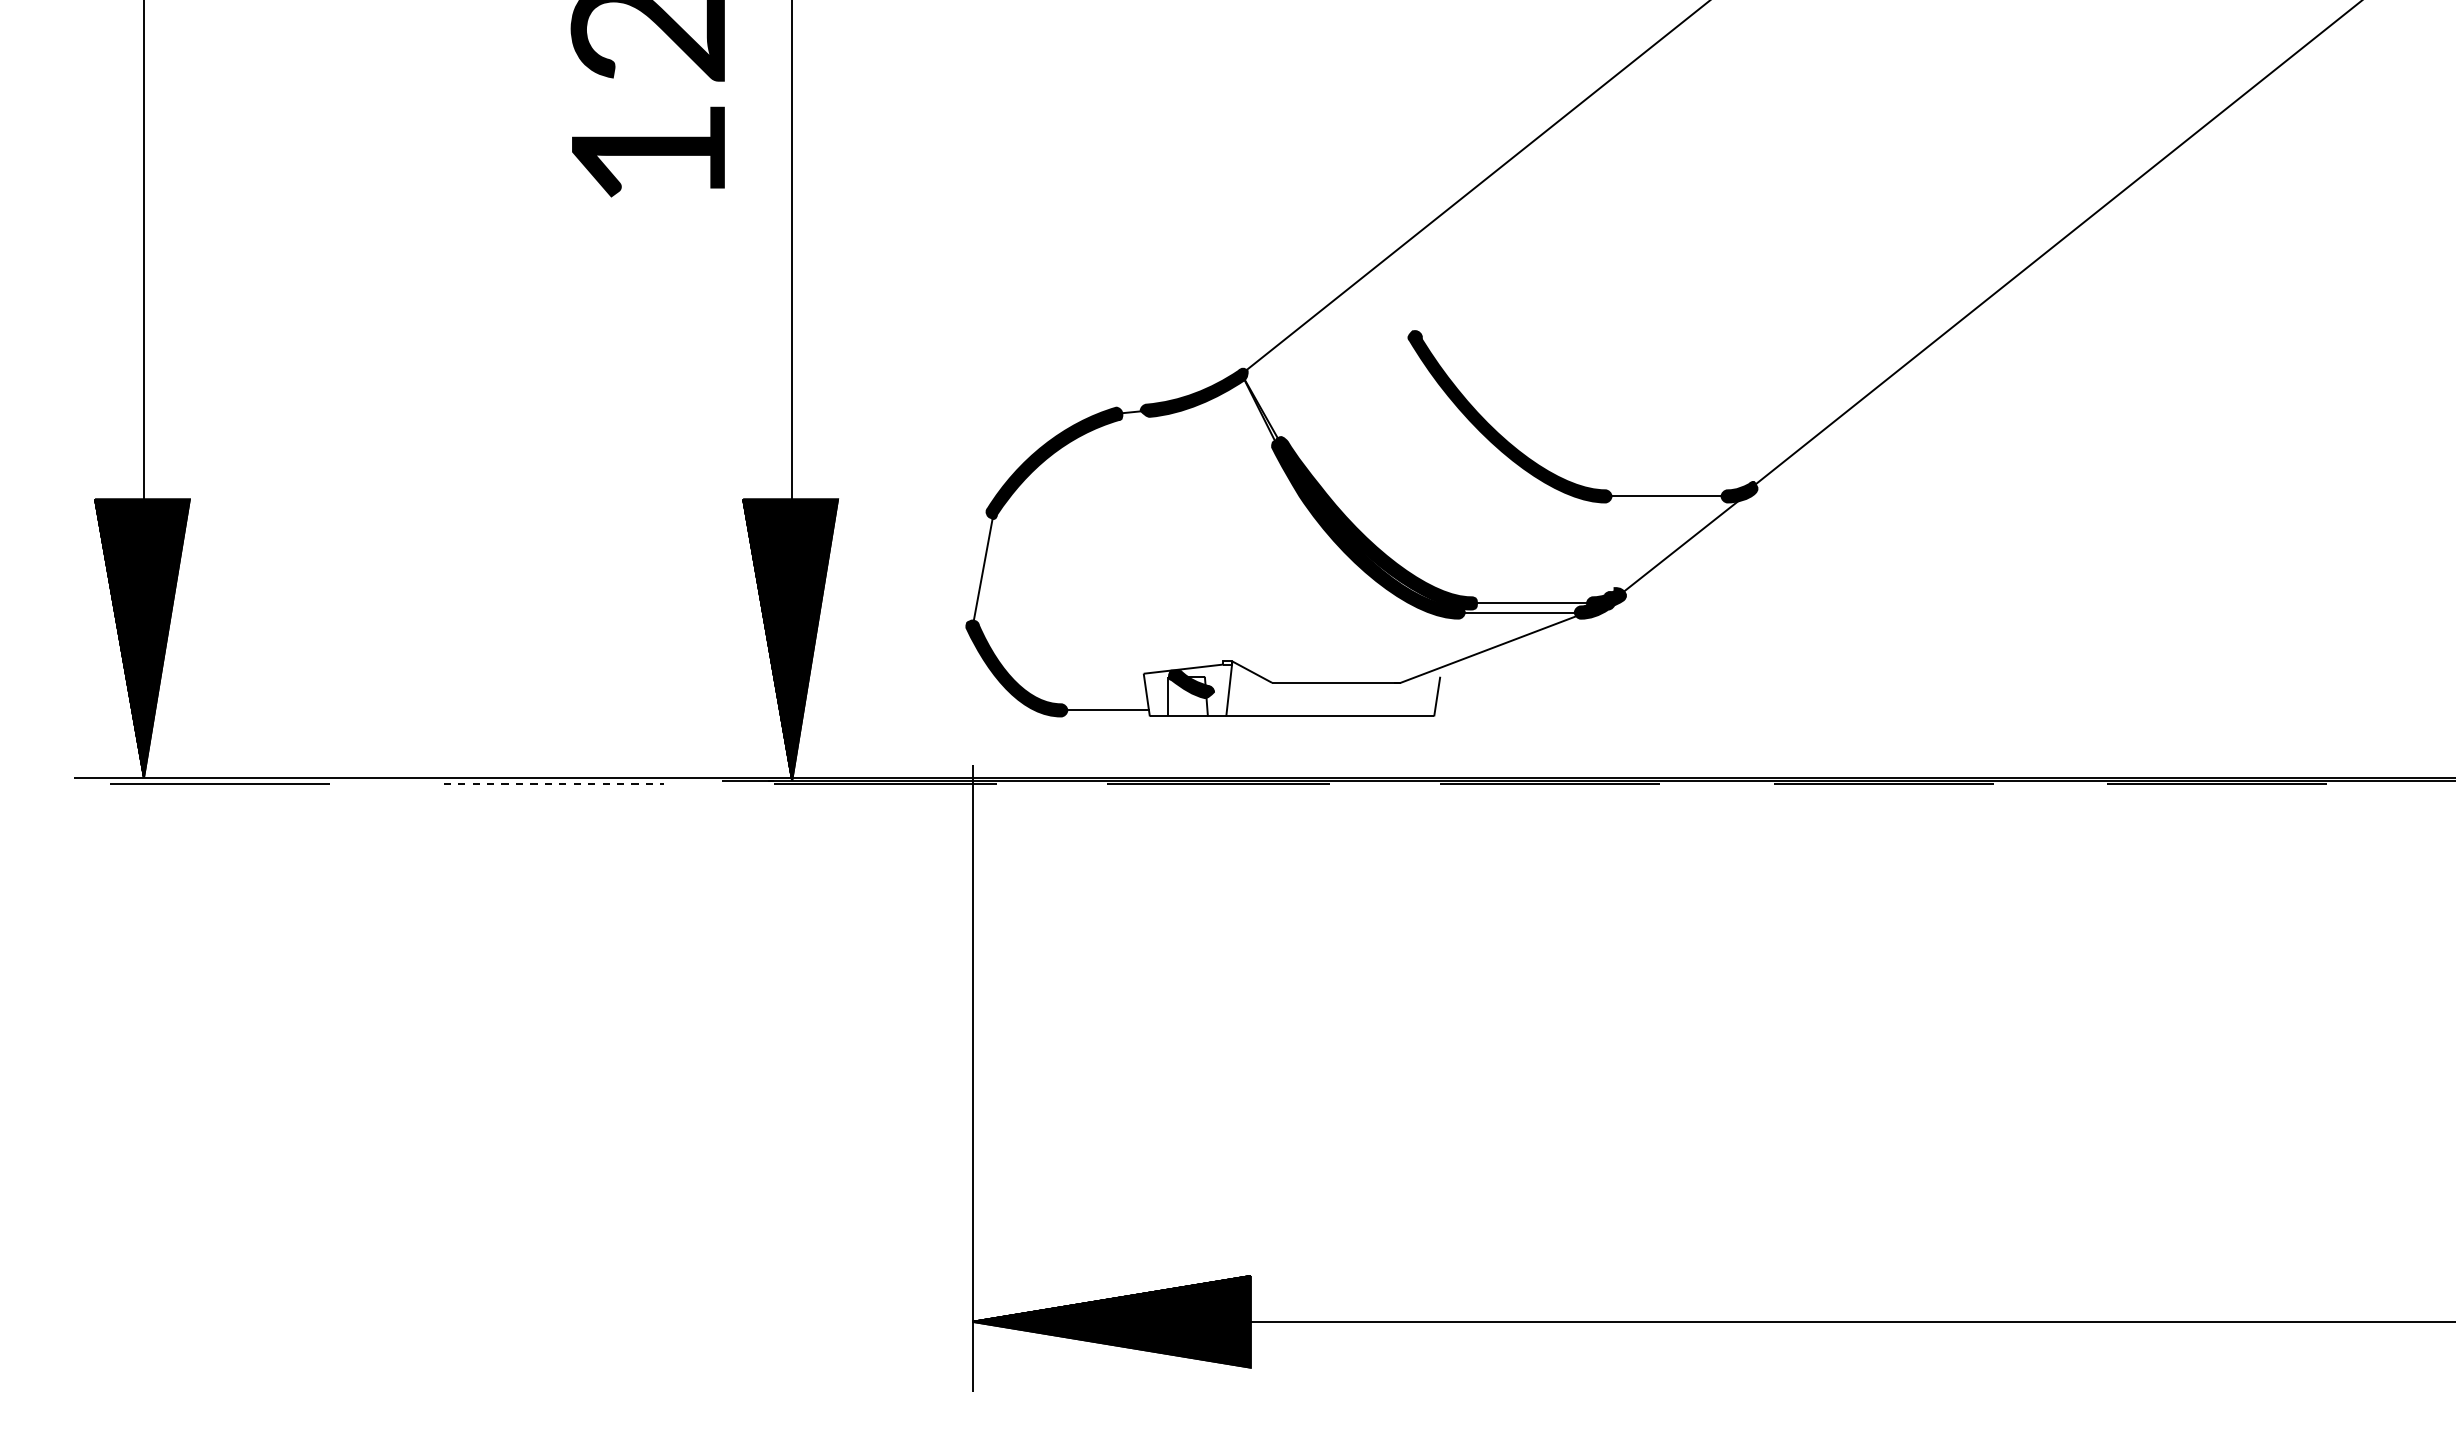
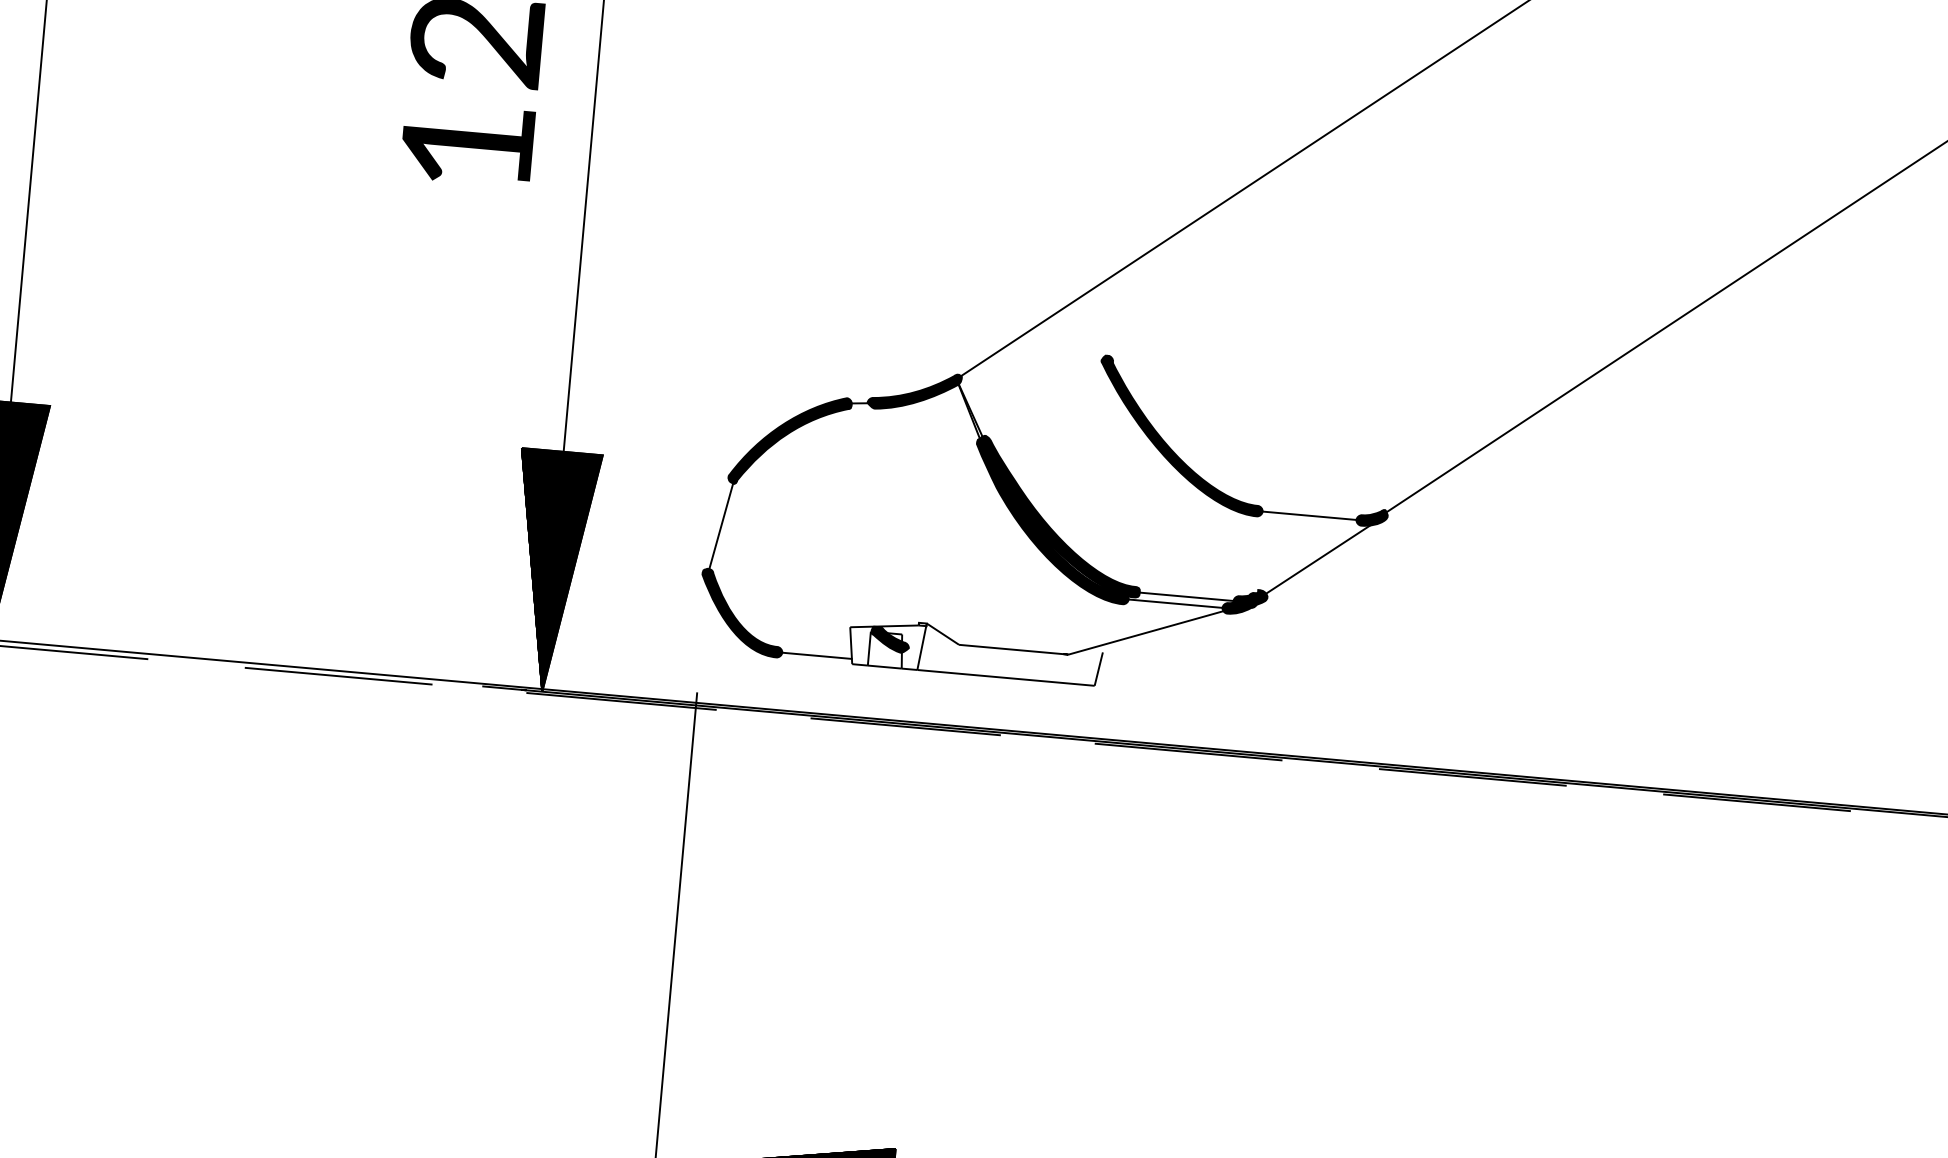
line: (554, 783) -> (339, 676), dashed -> solid

